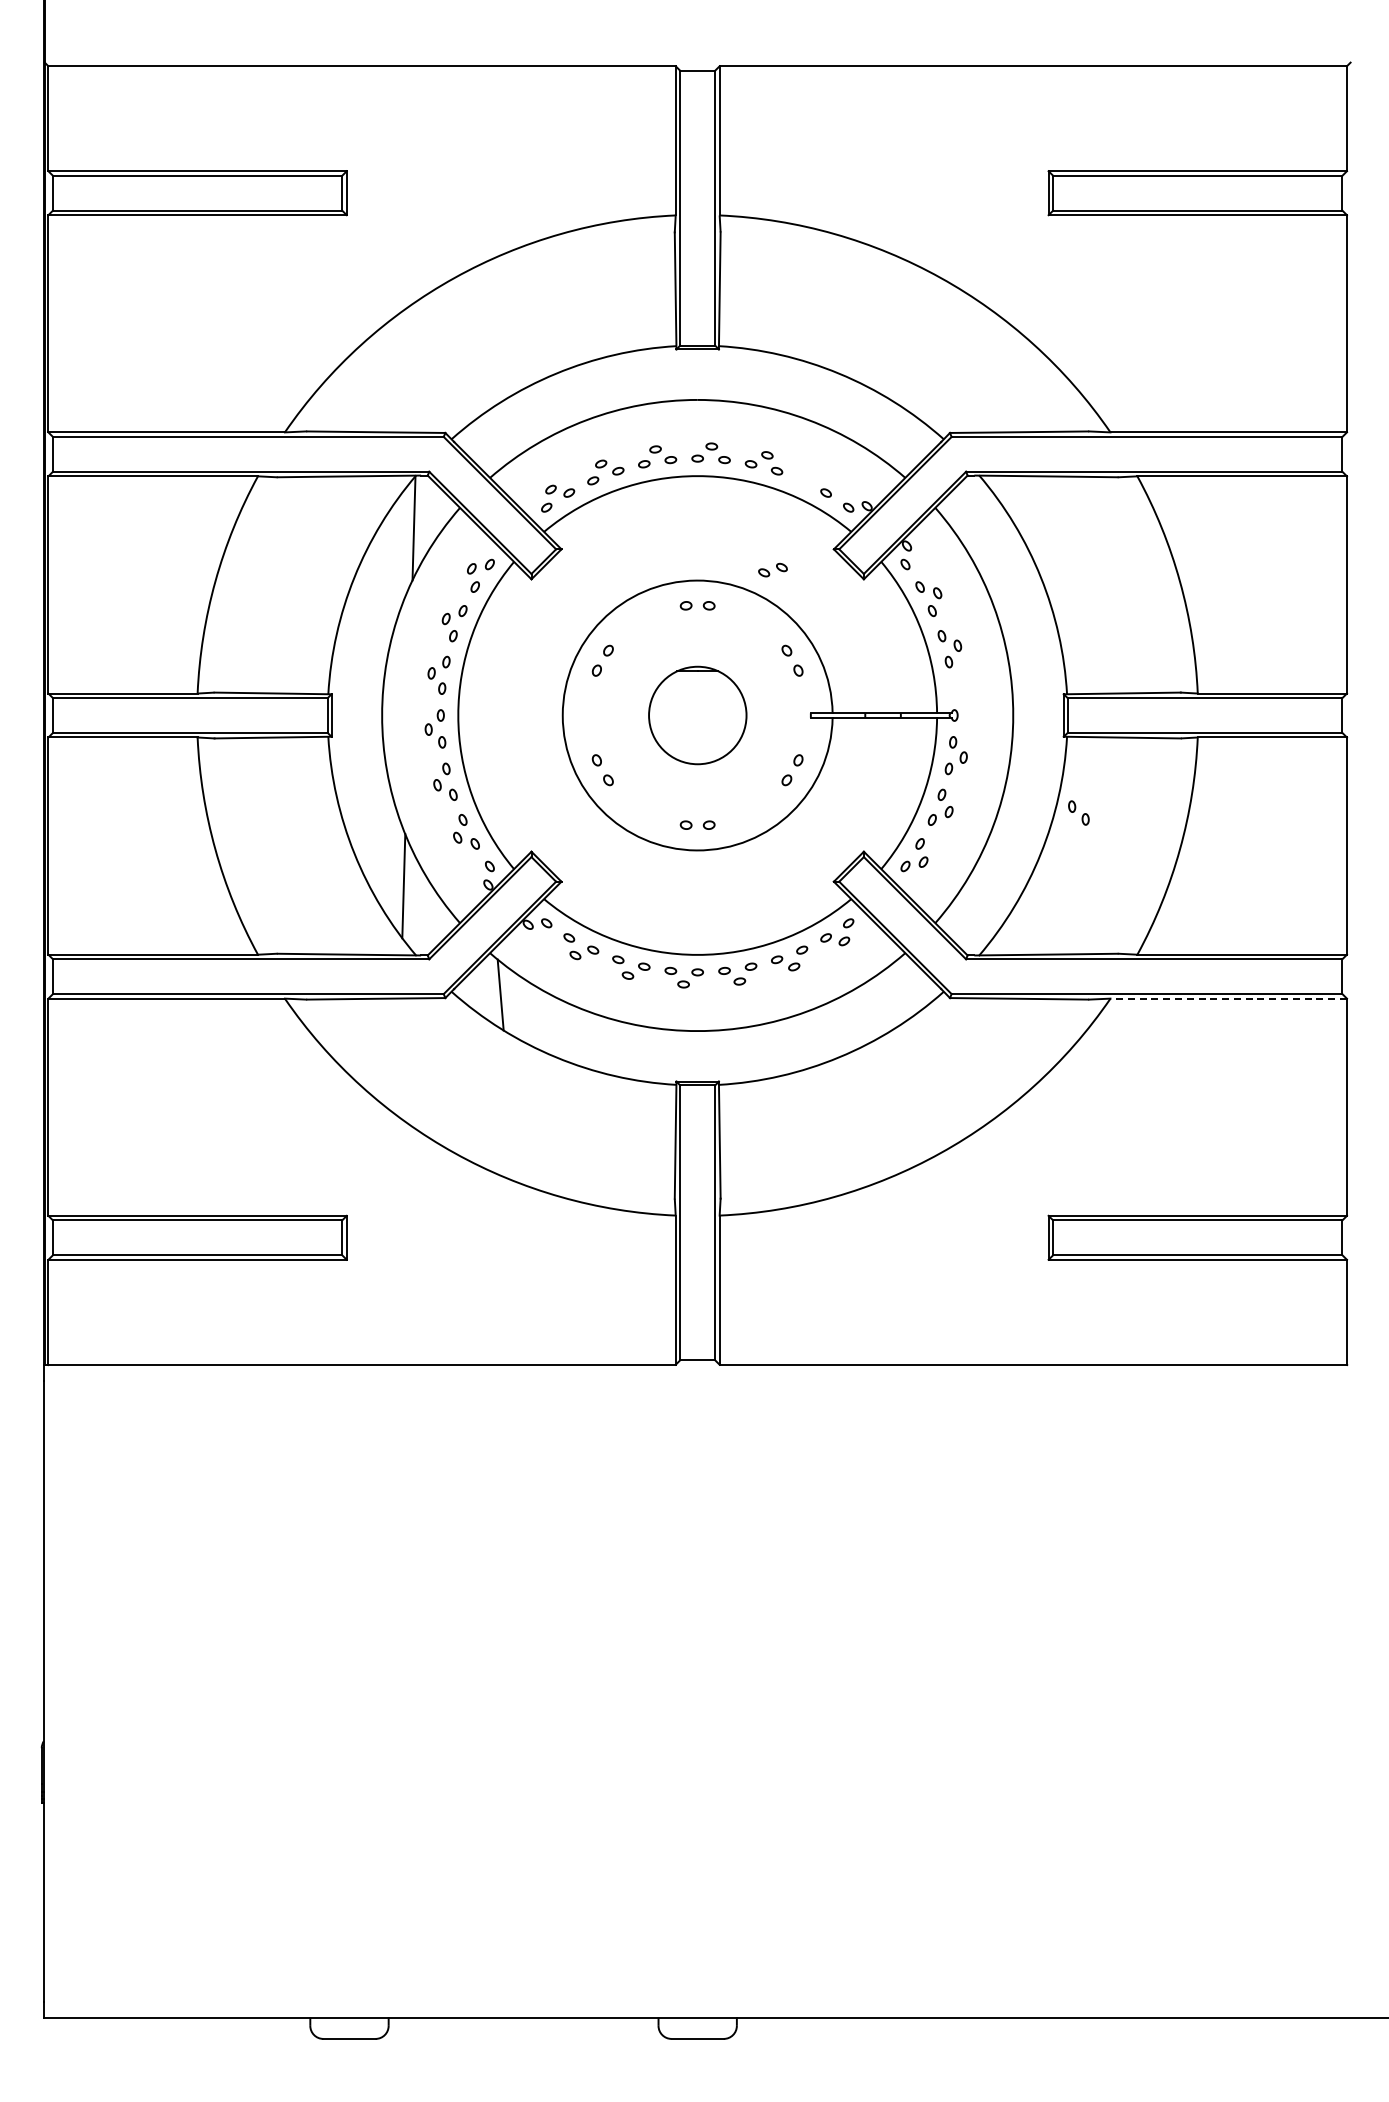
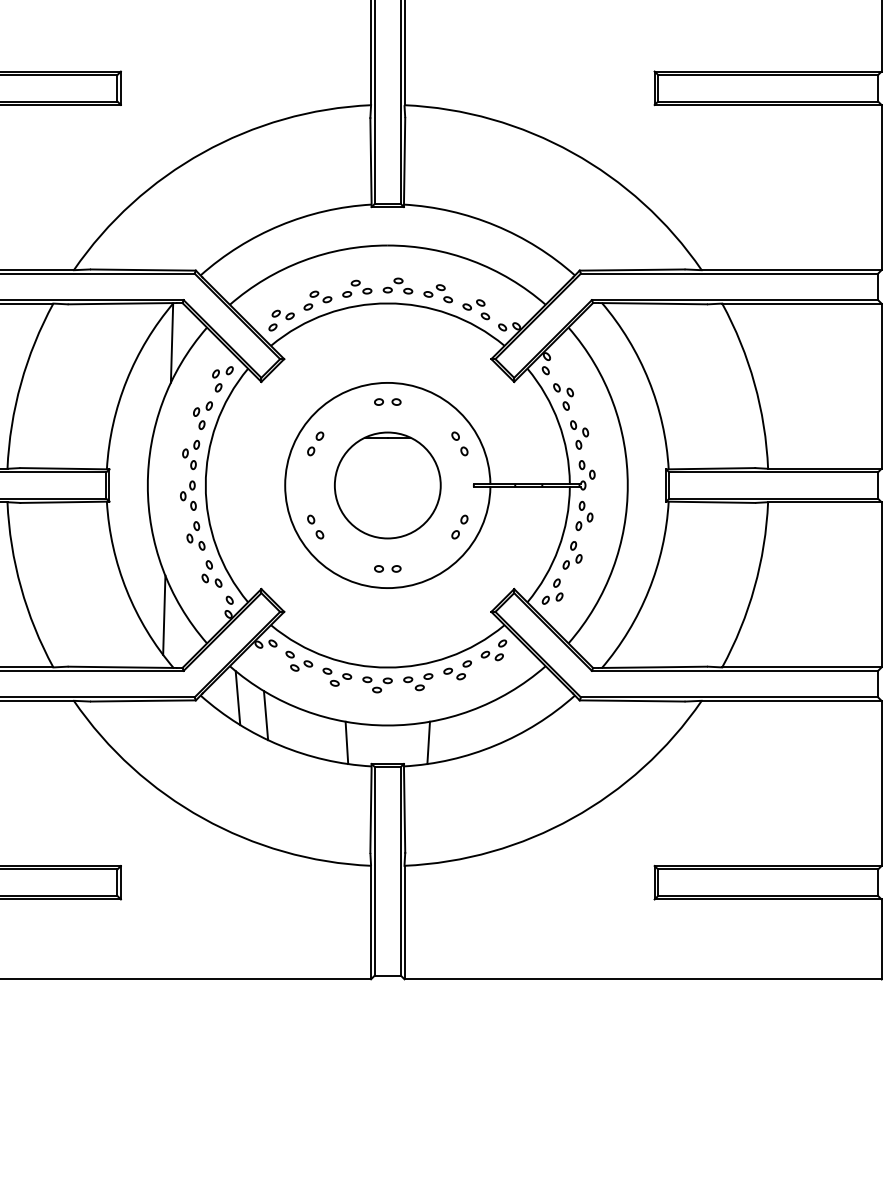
part: (772, 569) -> (473, 304), moved
part: (697, 715) -> (387, 485), size x1.43
part: (1078, 812) -> (586, 469), moved
line: (1228, 998) -> (791, 700), dashed -> solid
line: (537, 1017) -> (265, 715), added
line: (643, 1053) -> (346, 742), added
line: (751, 1053) -> (428, 742), added

